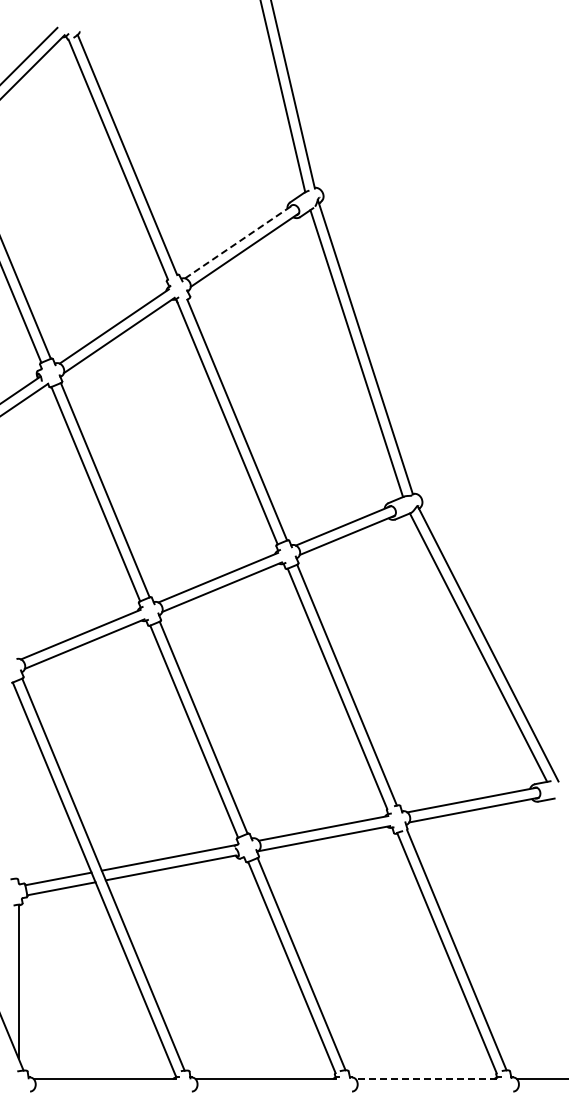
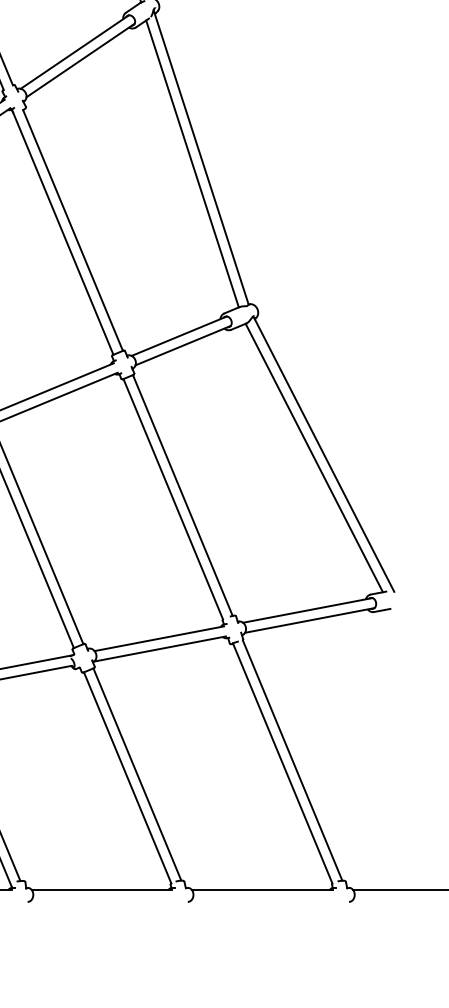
line: (239, 241) -> (75, 51), dashed -> solid
line: (426, 1079) -> (262, 889), dashed -> solid

